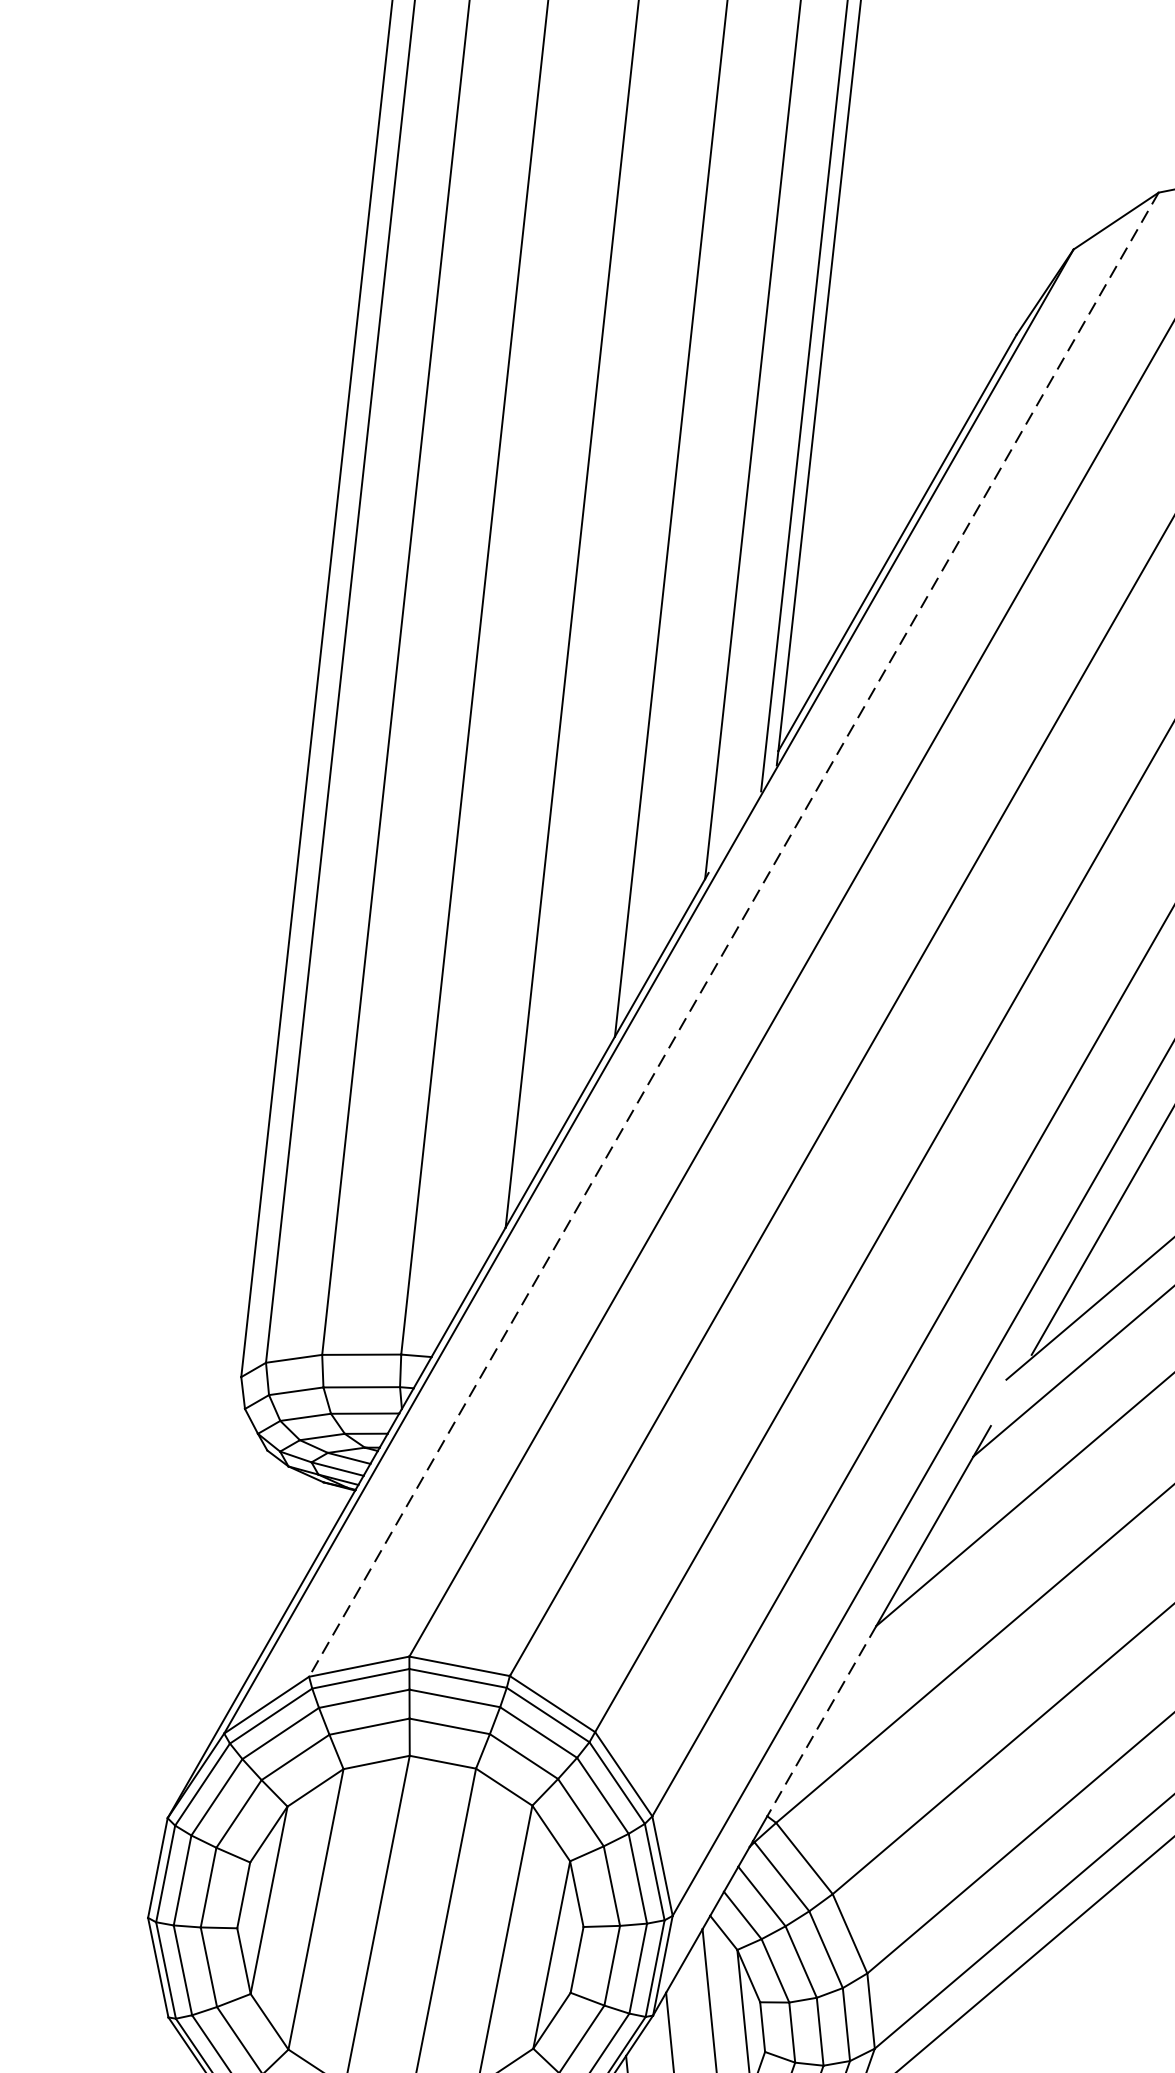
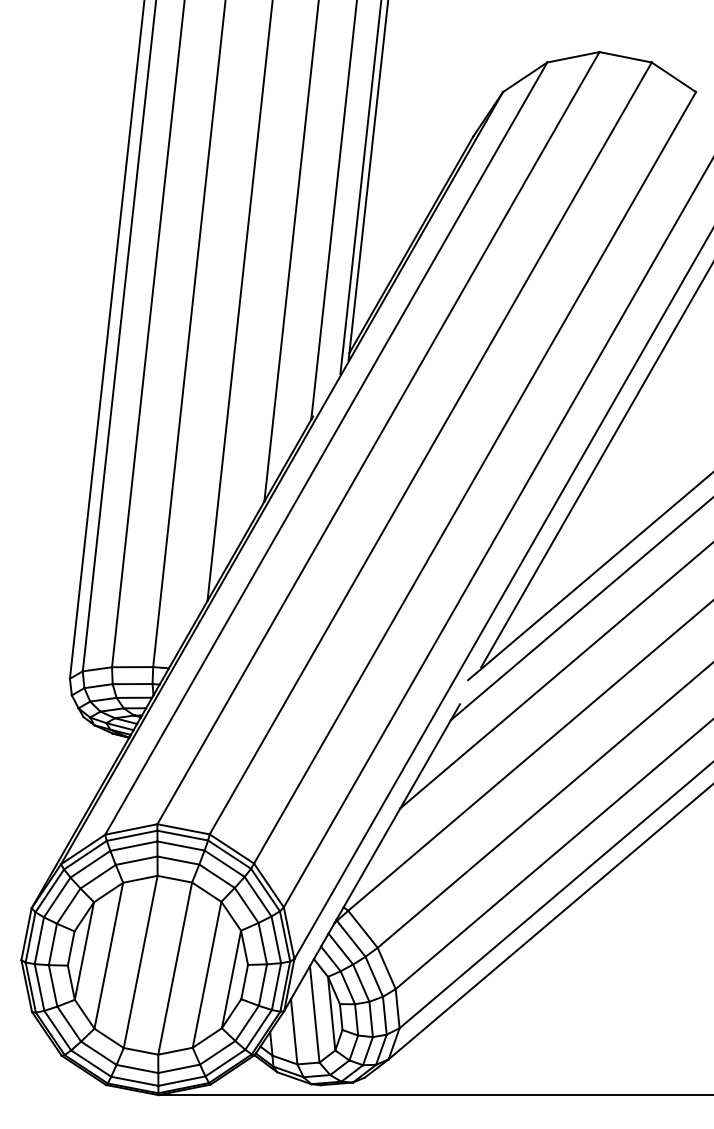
line: (734, 934) -> (326, 448), dashed -> solid
line: (820, 1722) -> (371, 858), dashed -> solid

